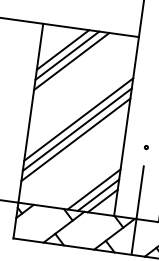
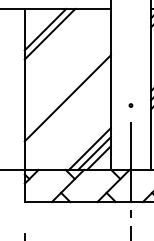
line: (71, 61) -> (54, 38), removed
line: (78, 119) -> (67, 89), removed
line: (75, 139) -> (67, 107), removed

